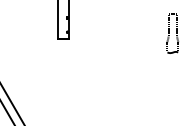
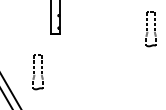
part: (43, 82) -> (37, 72), added

